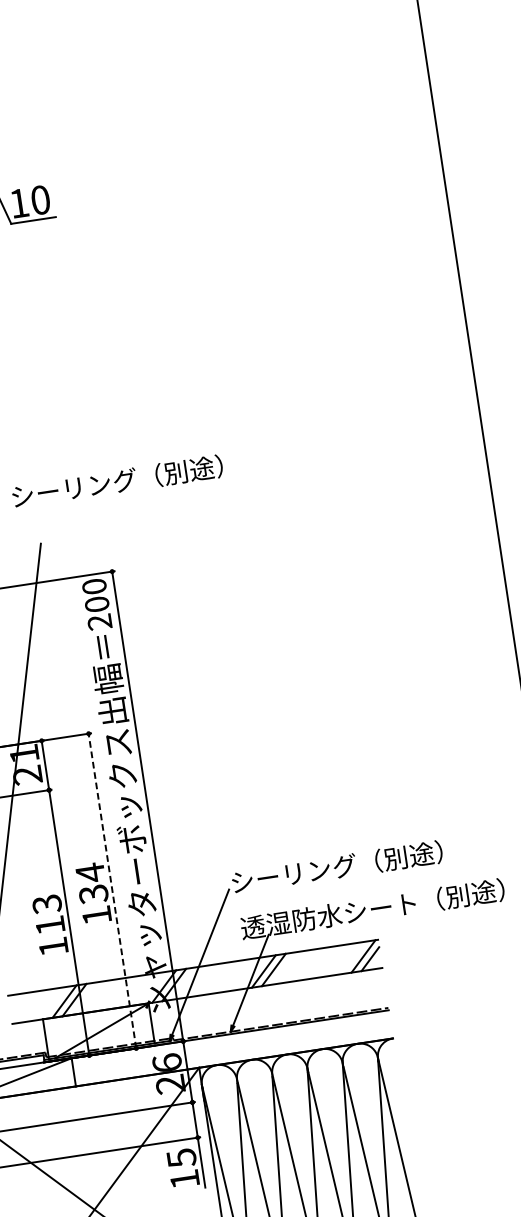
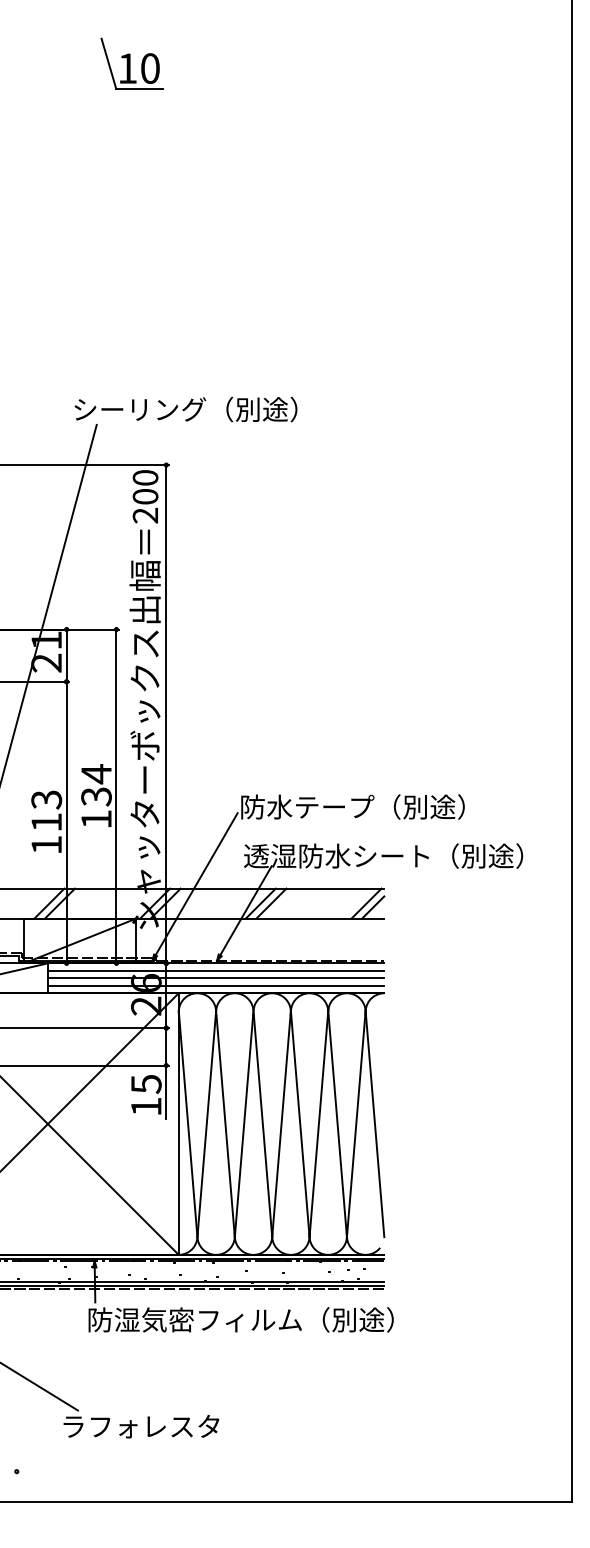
text: (117, 481) -> (185, 409), moved
text: (293, 873) -> (307, 806), シーリング（別途） -> 防水テープ（別途）
line: (112, 891) -> (116, 796), dashed -> solid
line: (230, 1041) -> (215, 970), added
line: (231, 1048) -> (215, 978), added
line: (232, 1055) -> (215, 985), added

